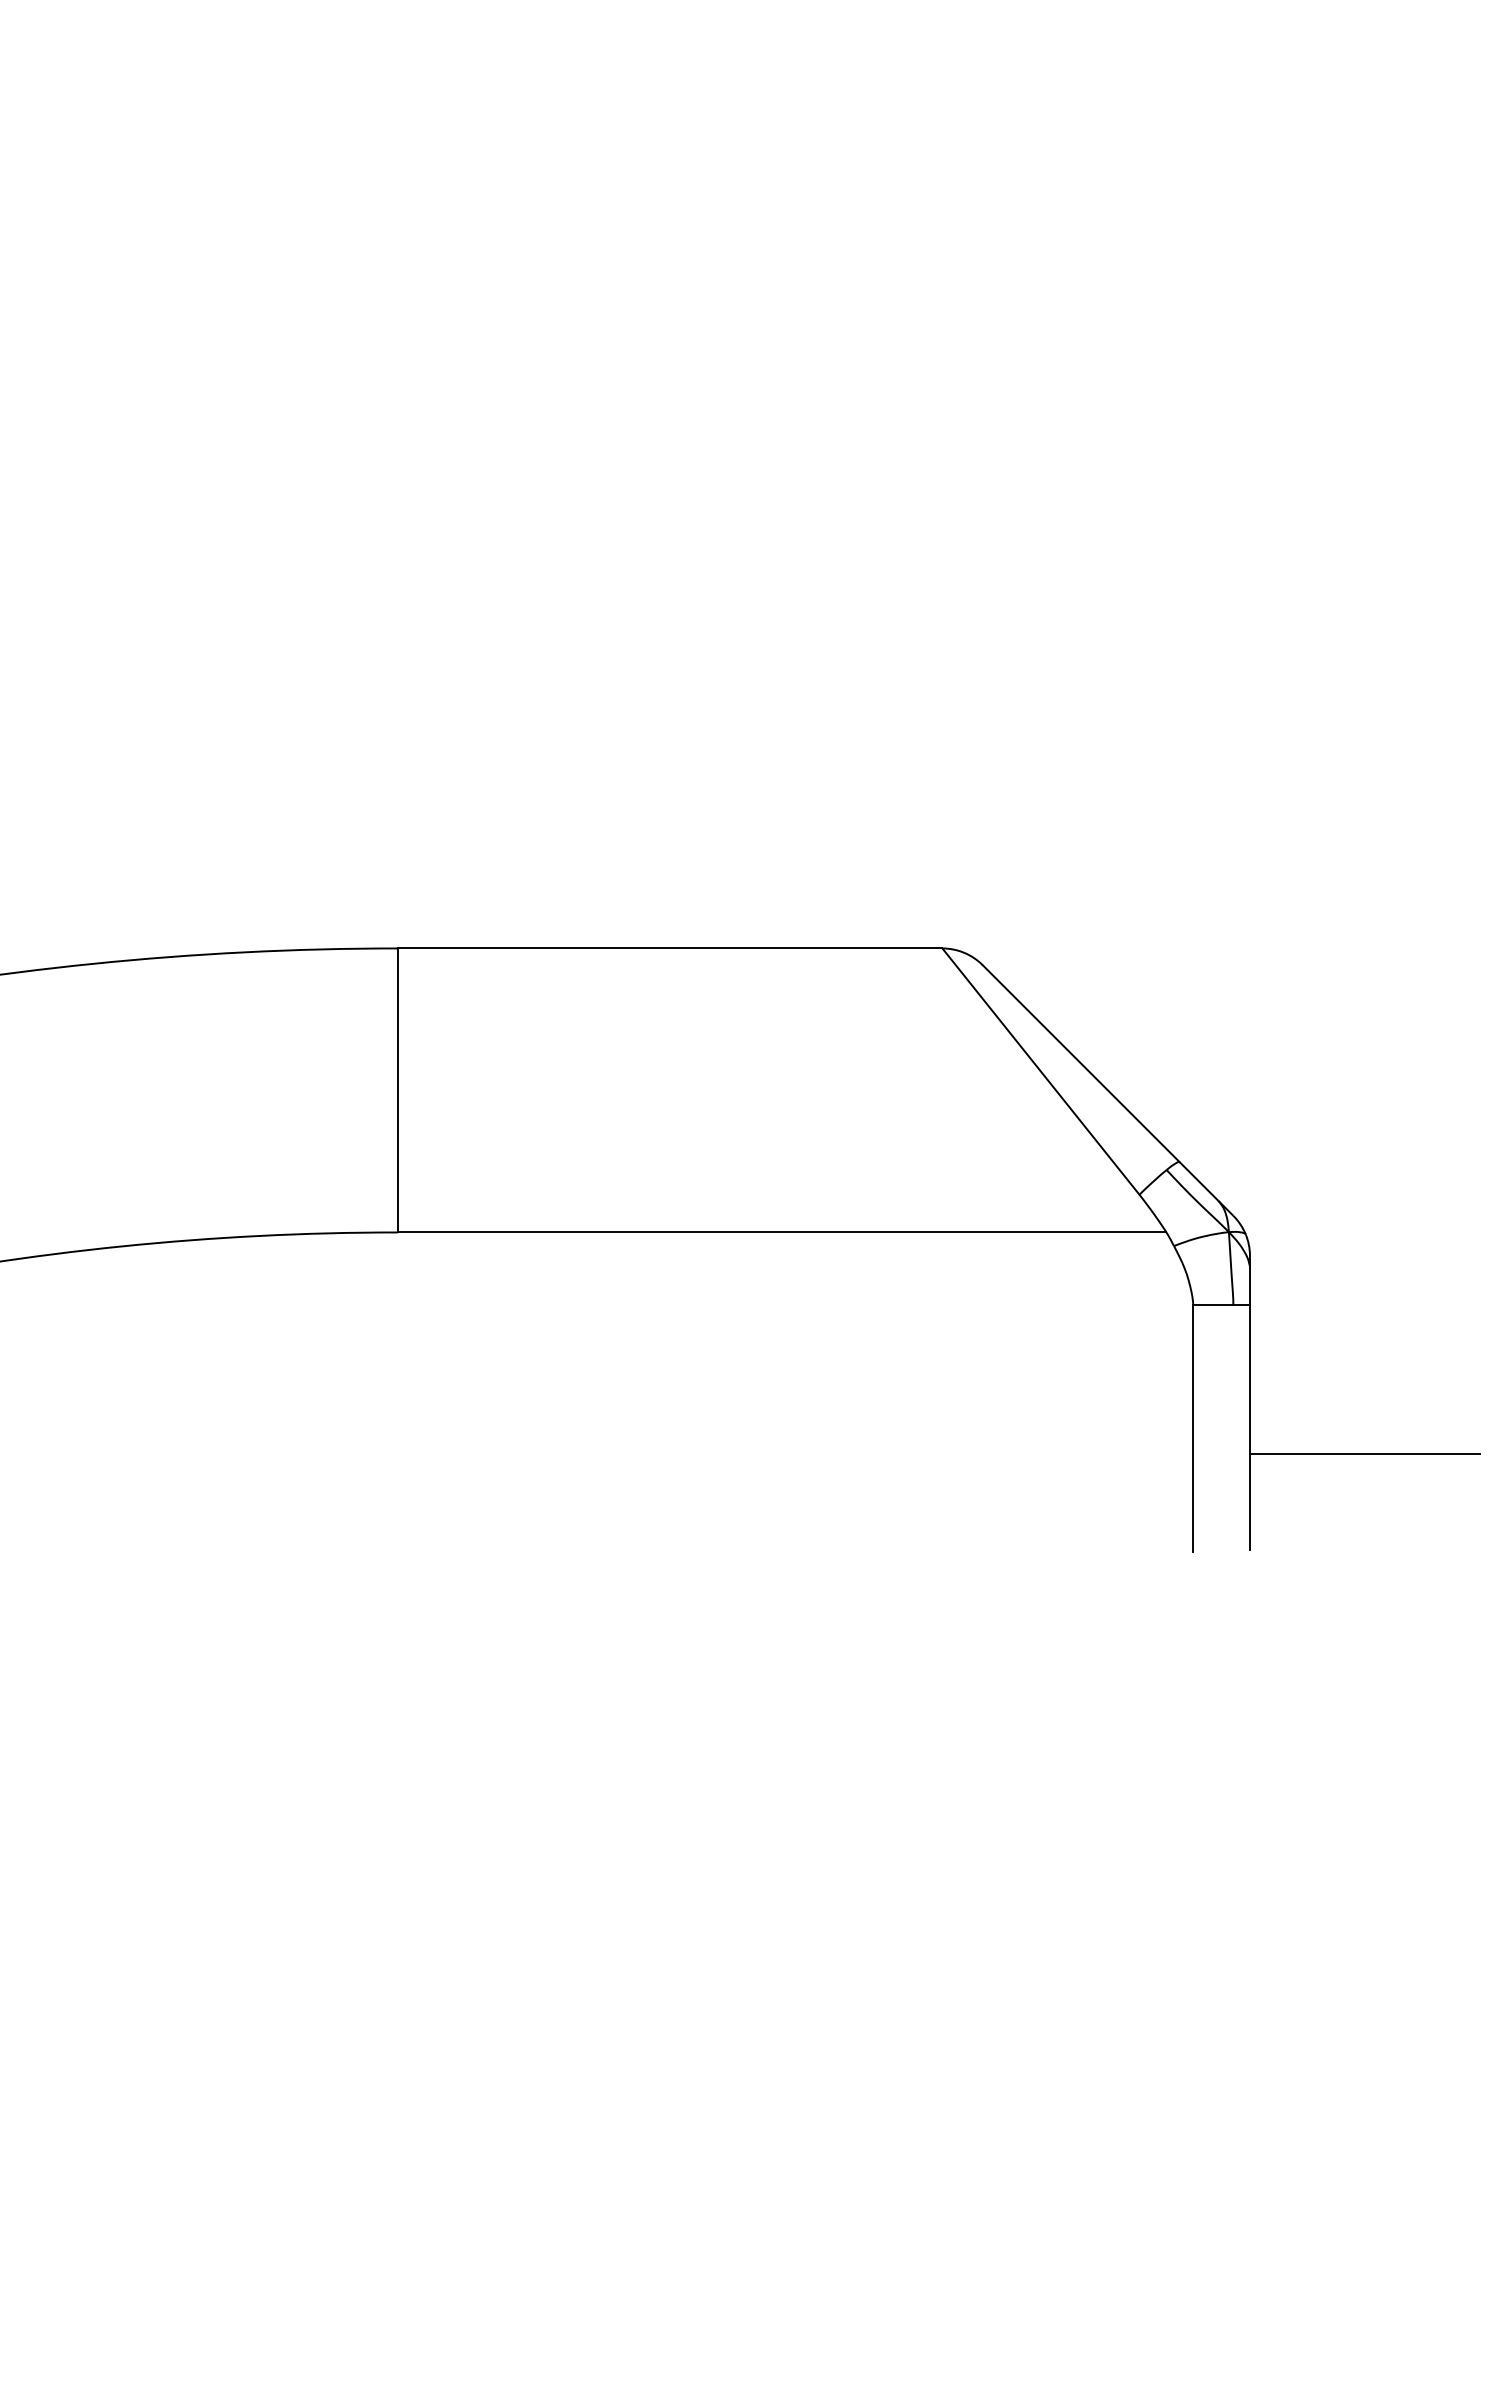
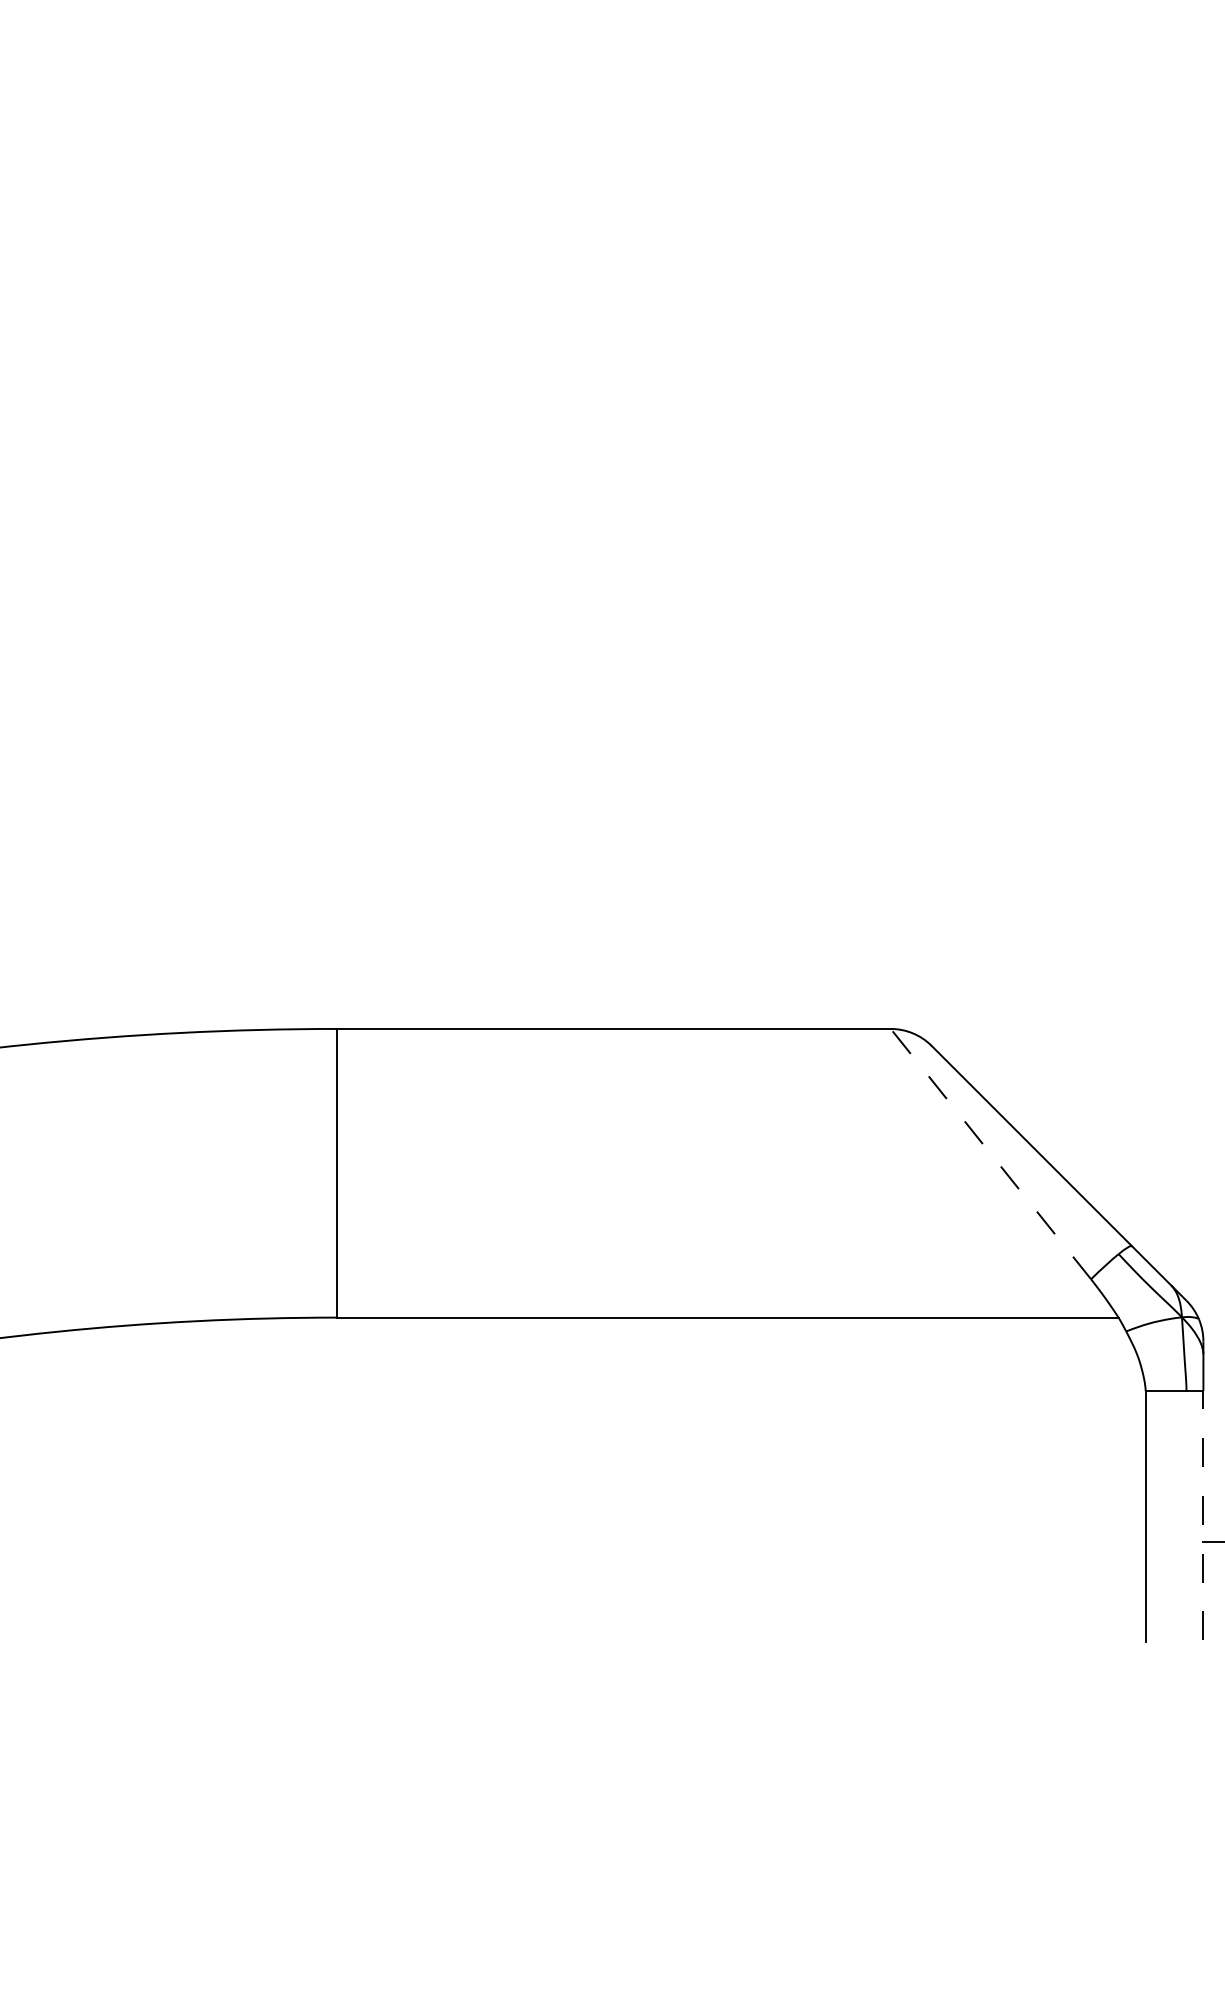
line: (1040, 1071) -> (990, 1154), solid -> dashed
line: (1249, 1427) -> (1202, 1515), solid -> dashed

